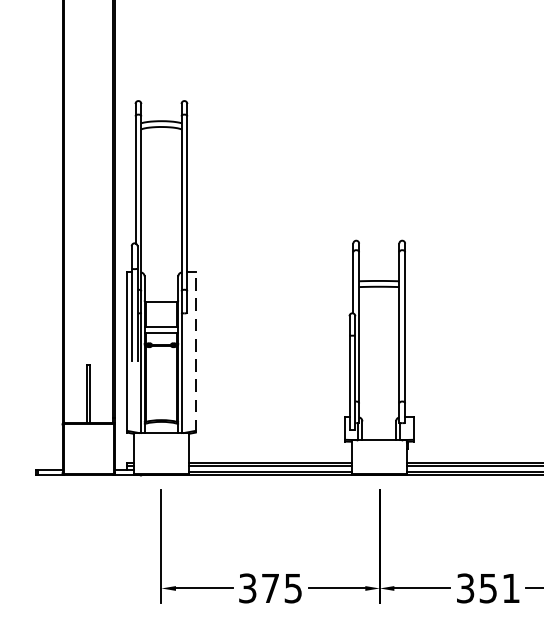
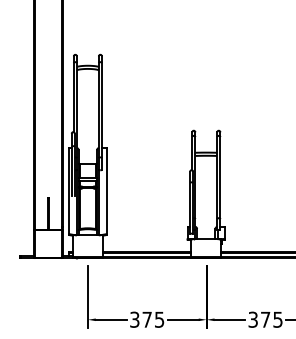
line: (195, 352) -> (106, 191), dashed -> solid
text: (499, 587) -> (271, 319), 351 -> 375

